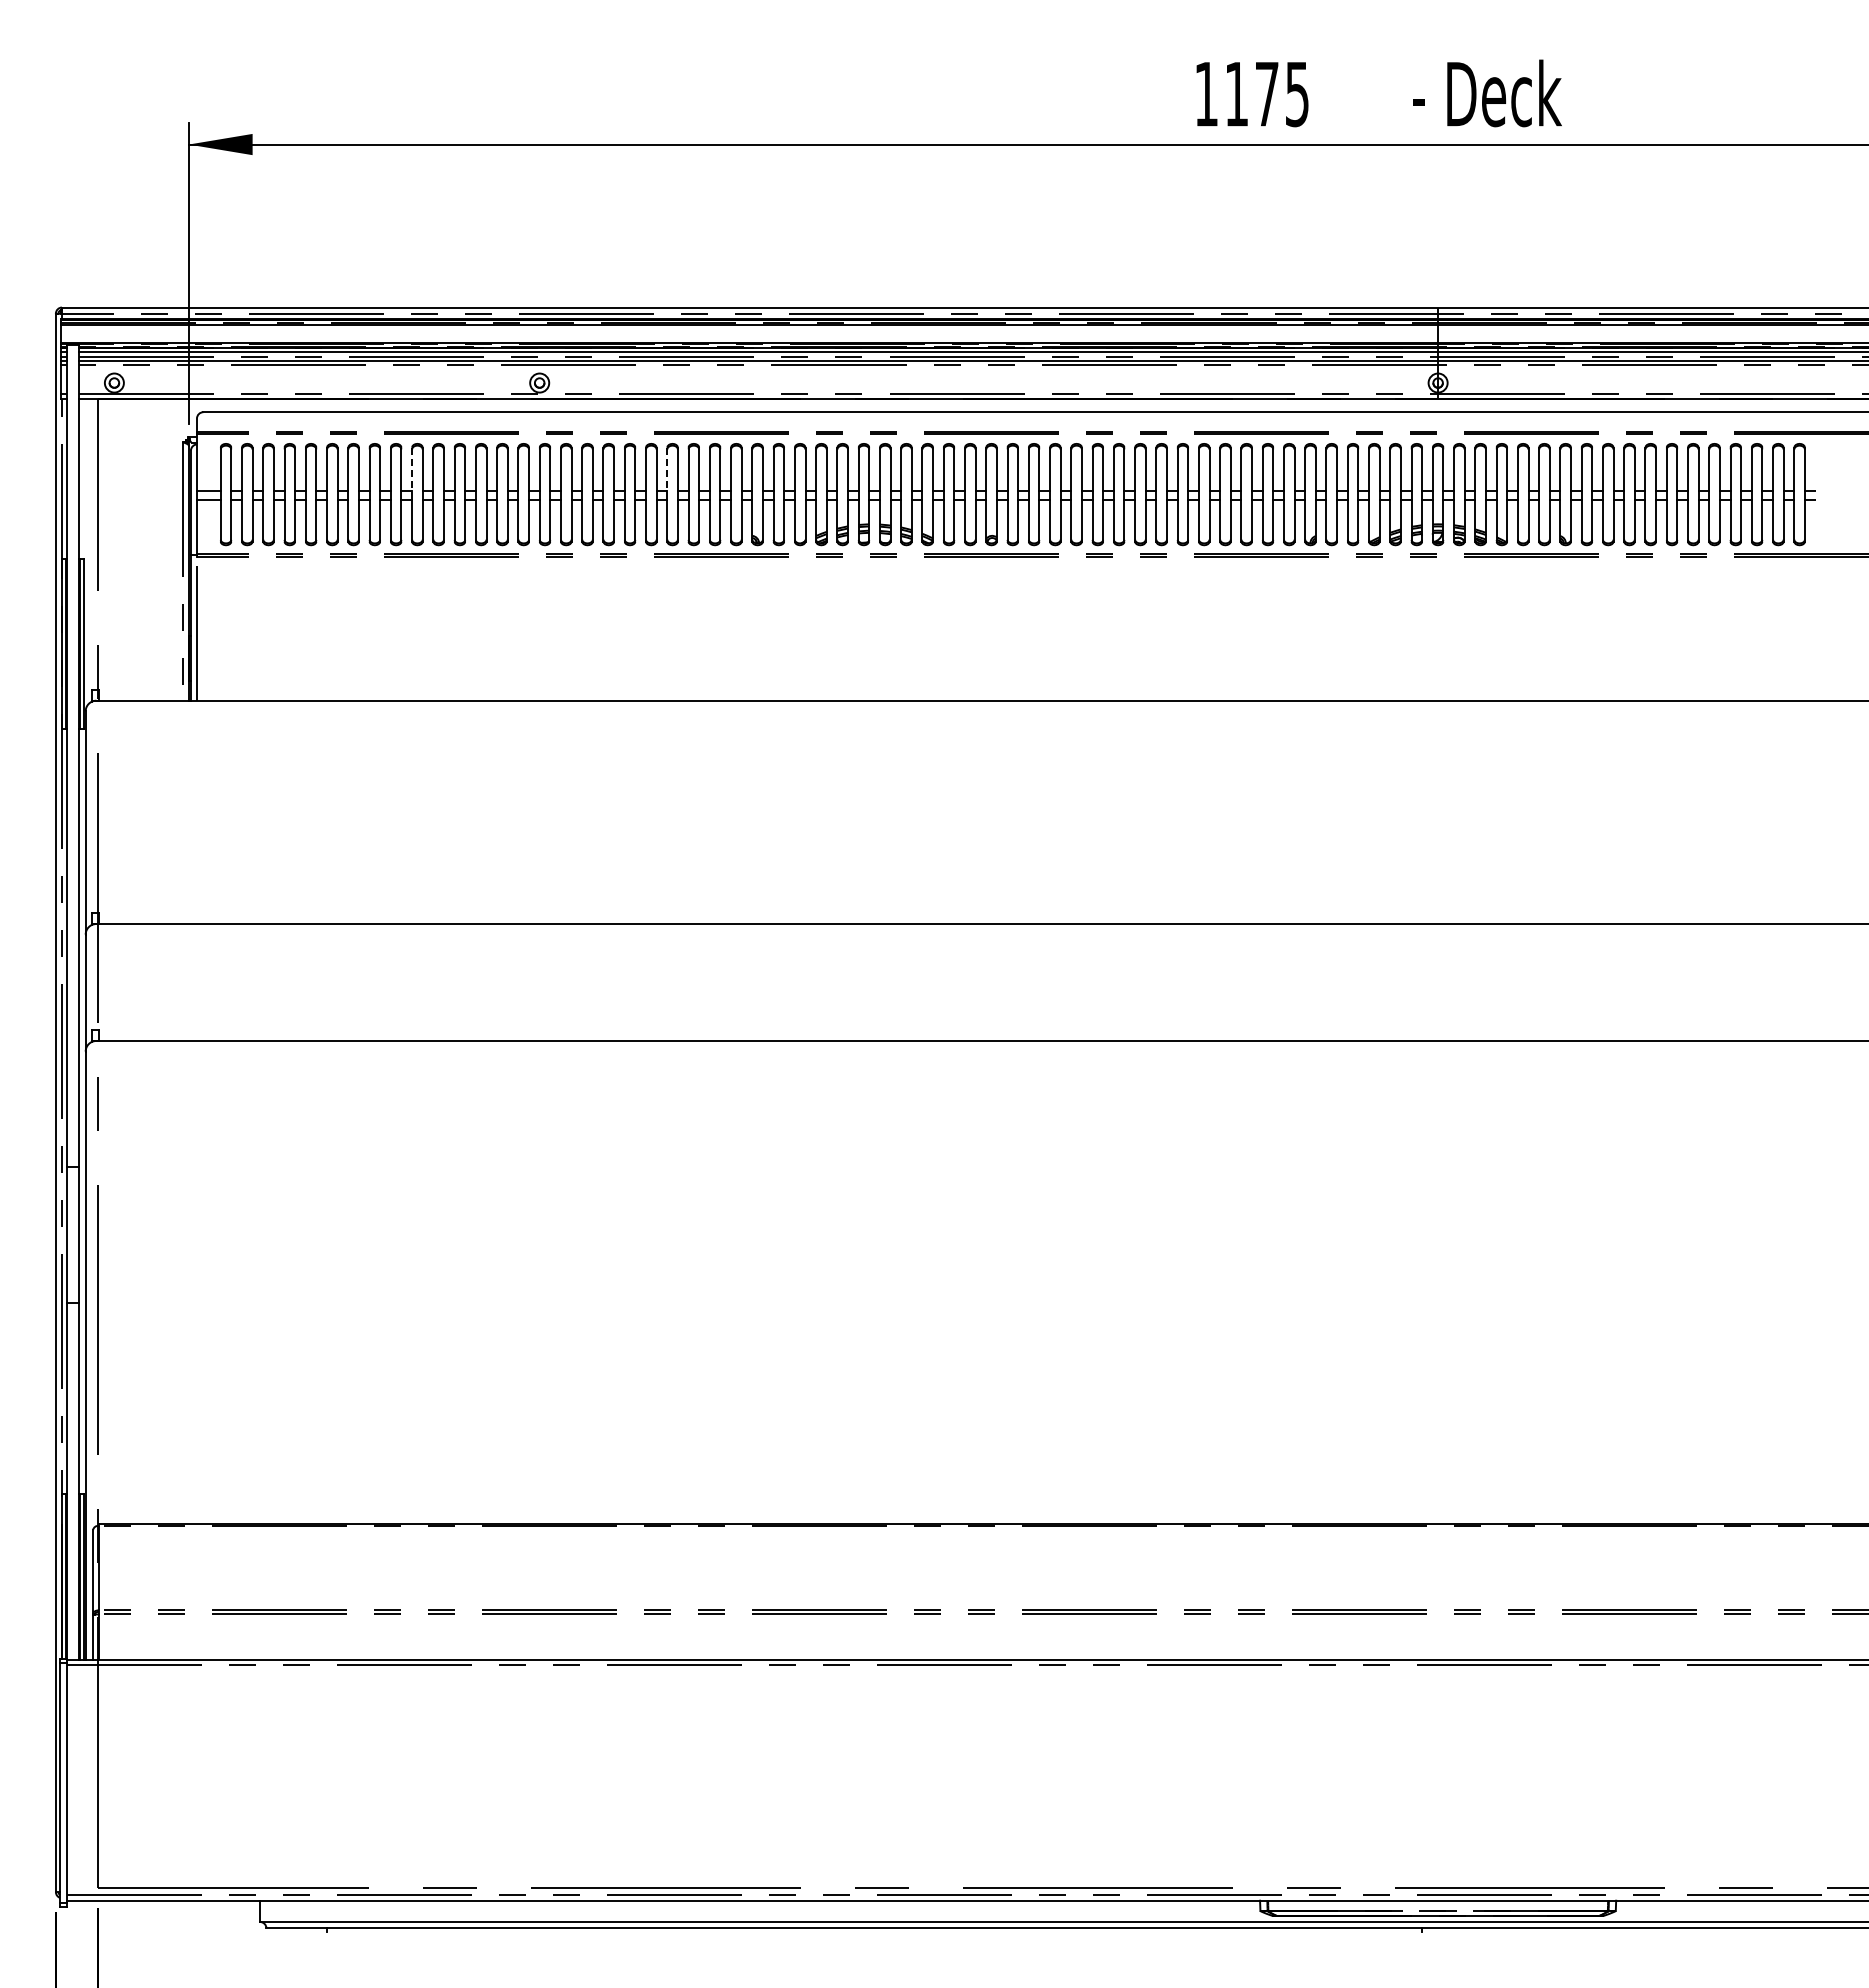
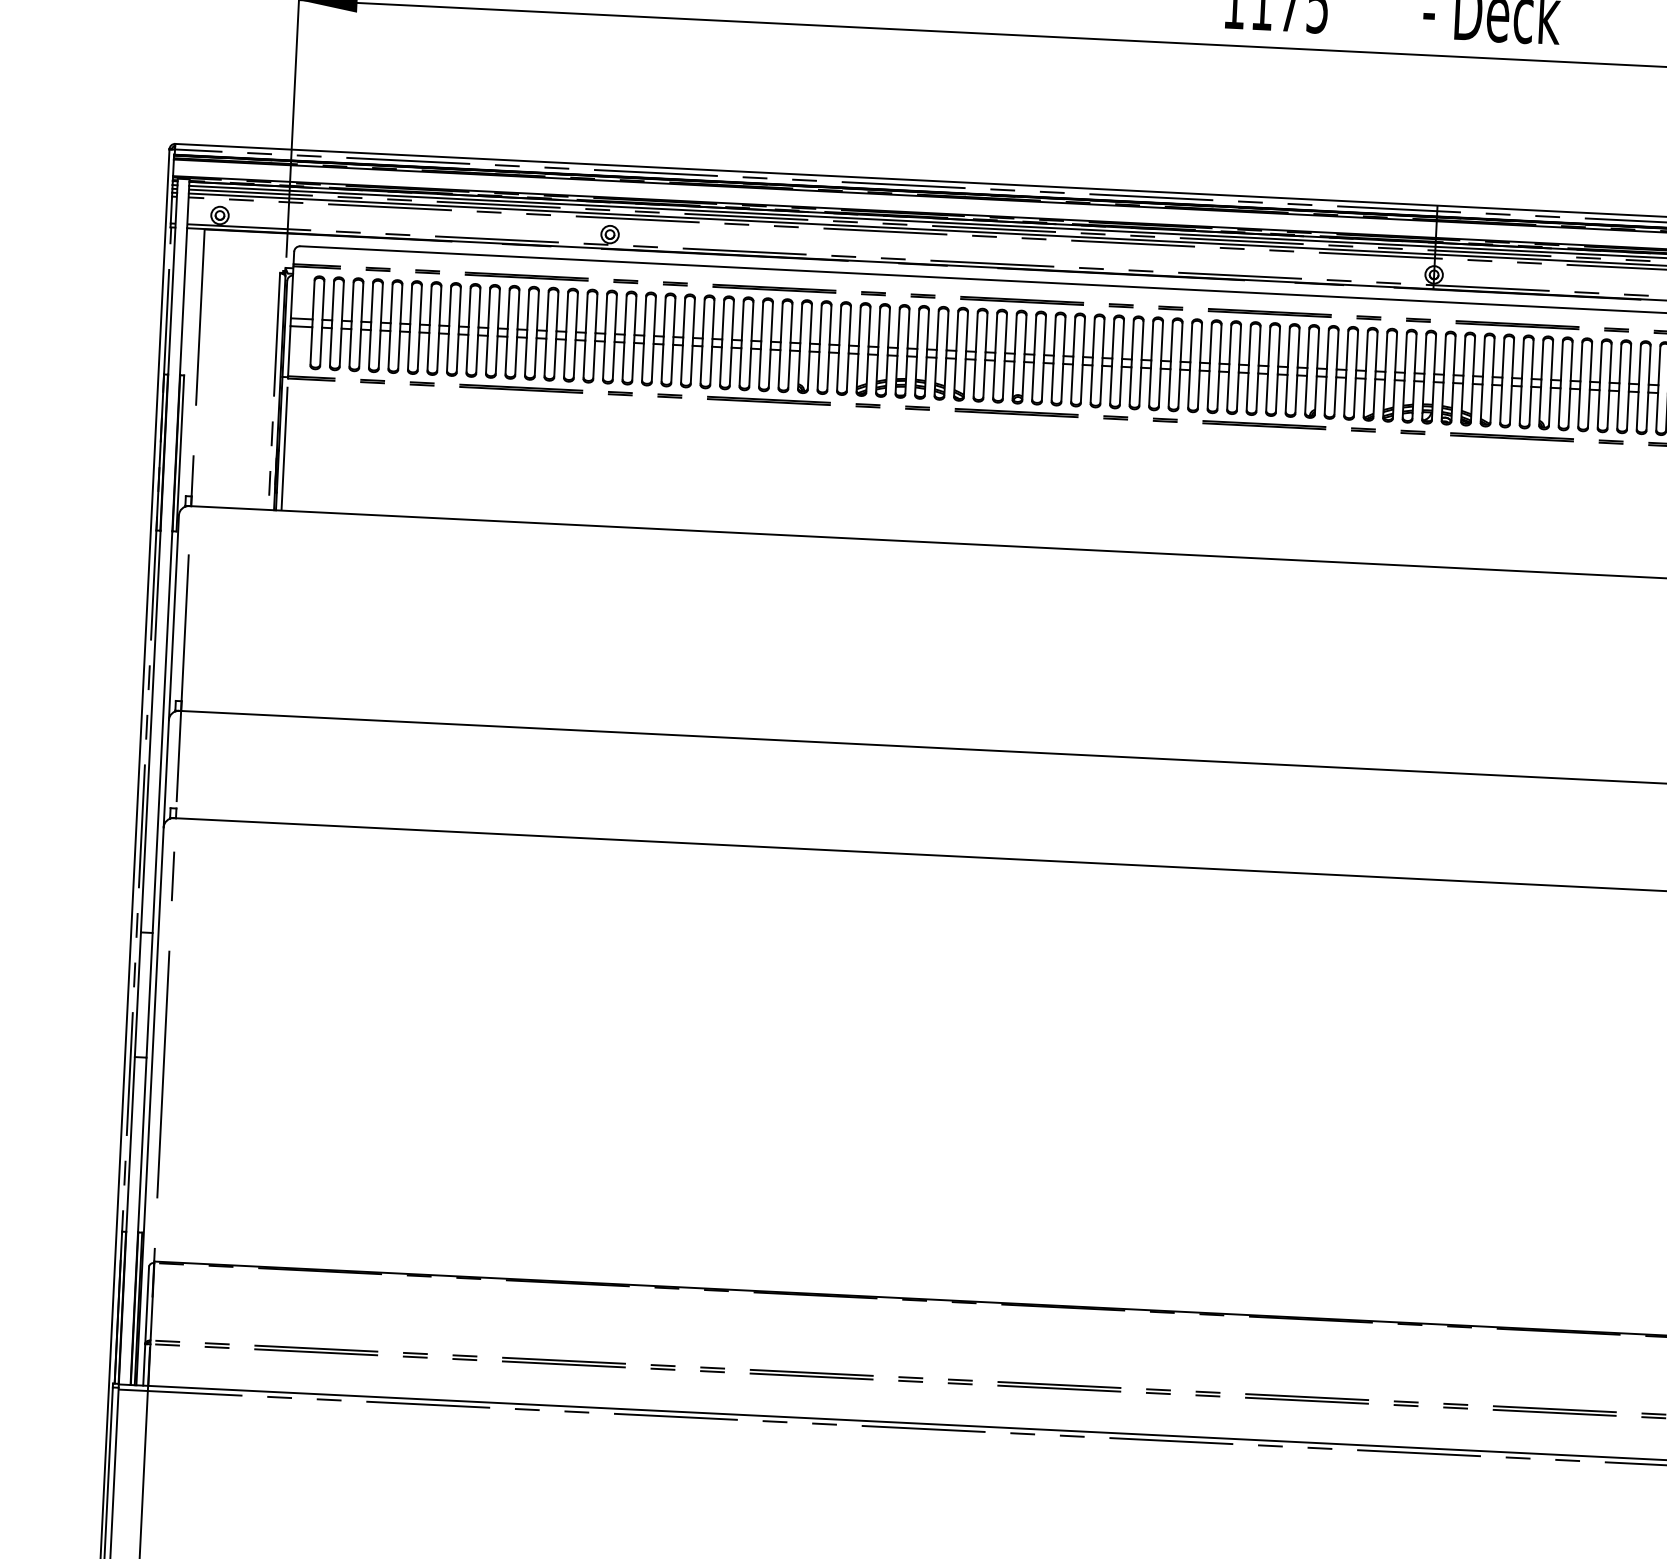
line: (412, 469) -> (489, 308), dashed -> solid
line: (667, 469) -> (723, 319), dashed -> solid

